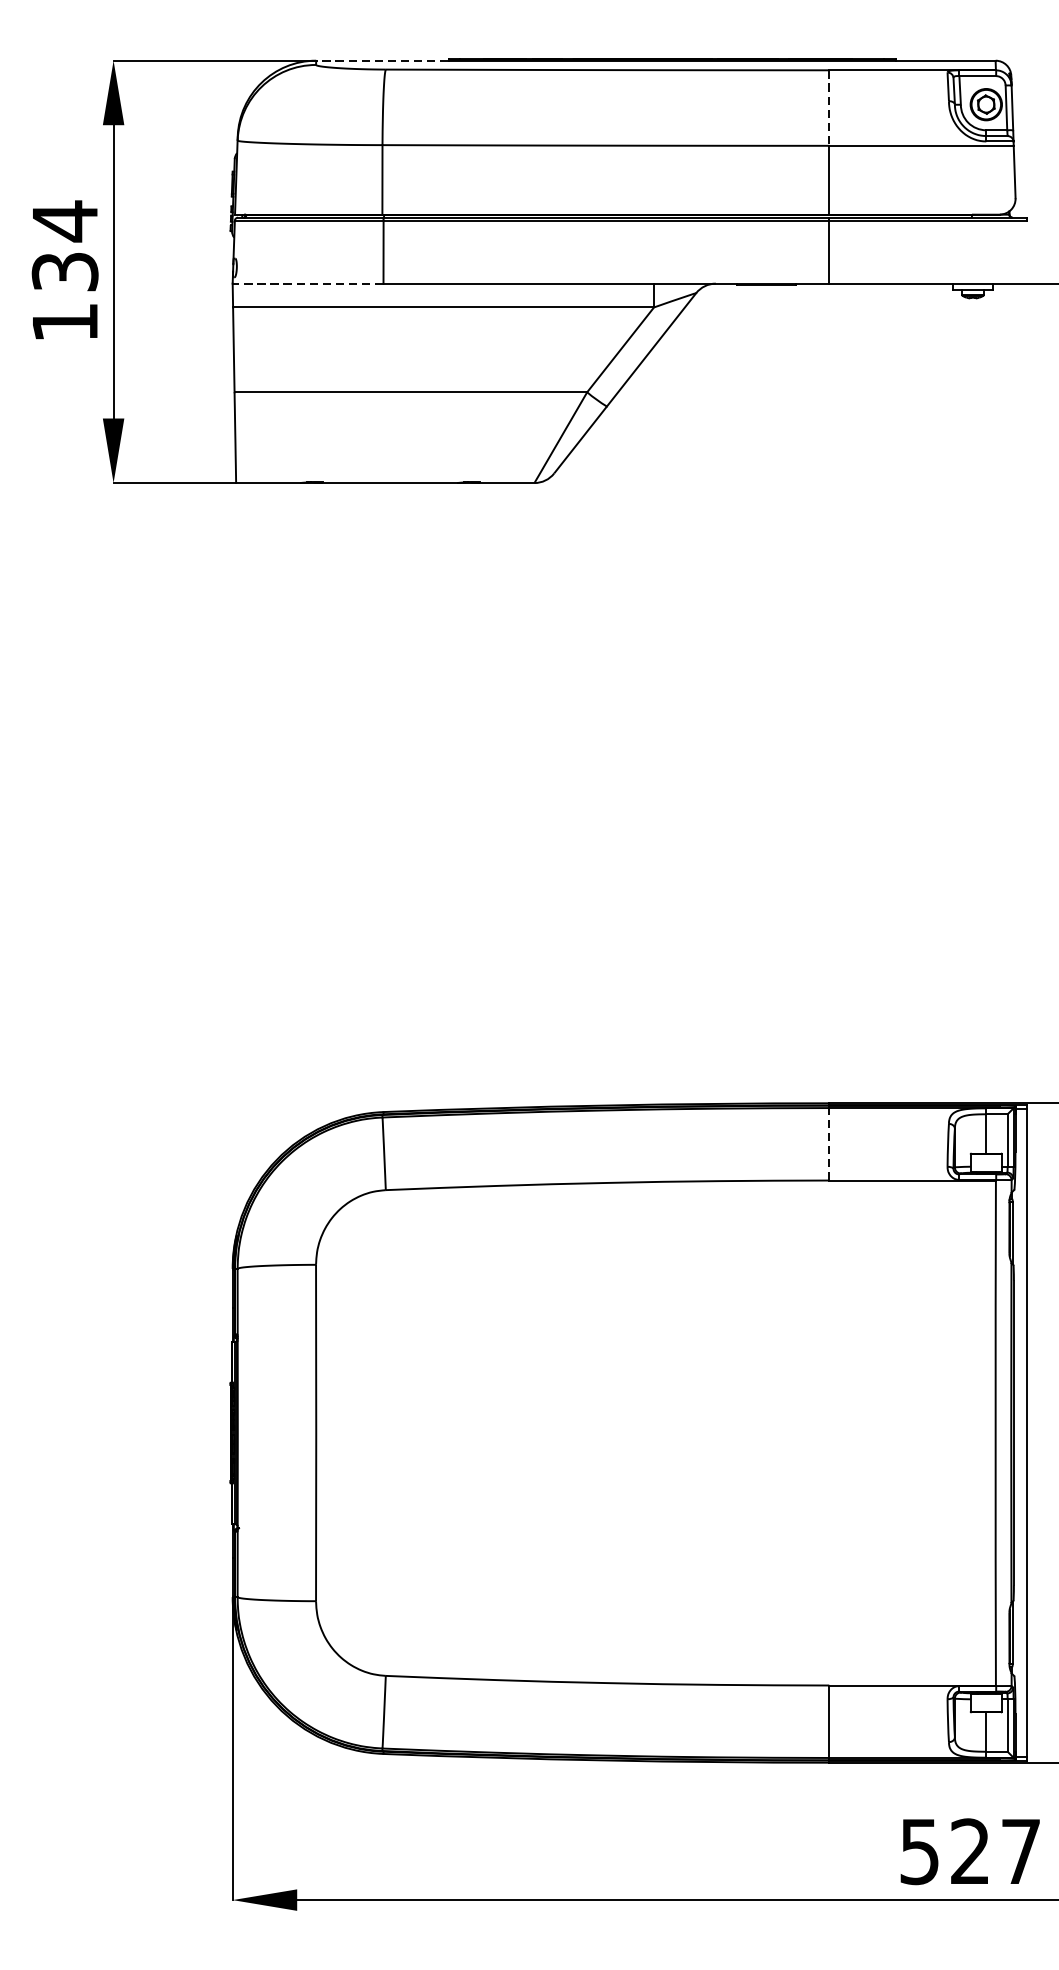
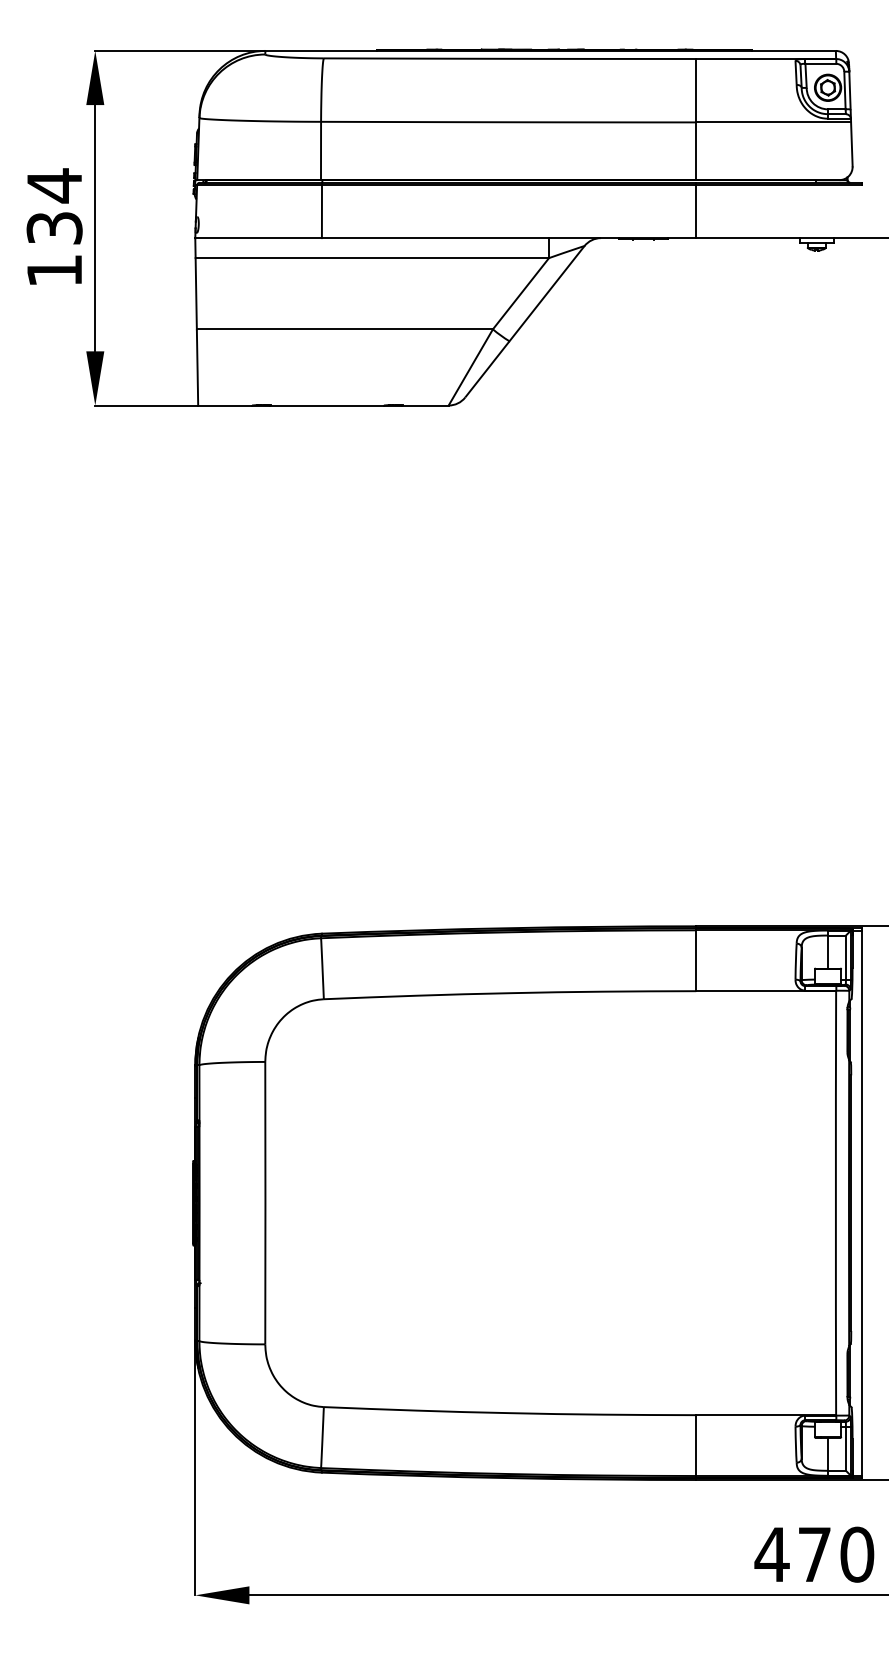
line: (381, 60) -> (320, 50), dashed -> solid
line: (829, 107) -> (696, 90), dashed -> solid
line: (307, 284) -> (258, 238), dashed -> solid
line: (829, 1143) -> (696, 960), dashed -> solid
text: (970, 1851) -> (814, 1554), 527 -> 470

